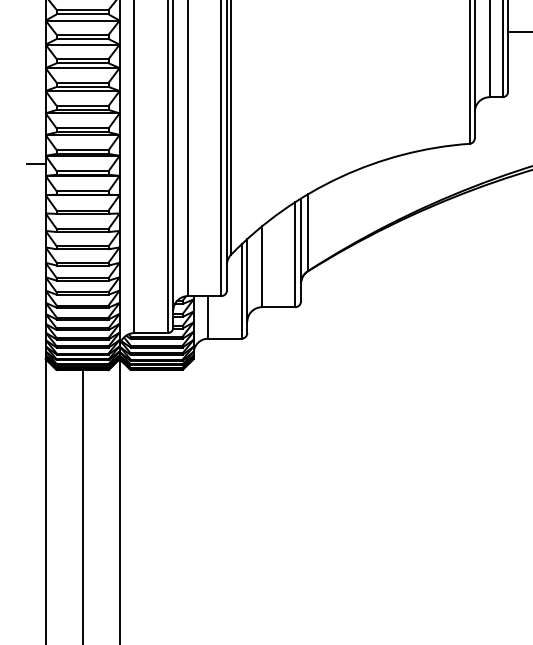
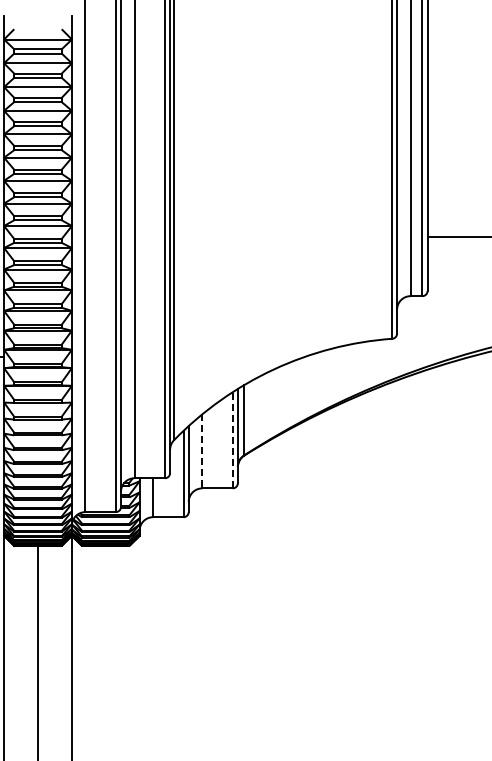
line: (295, 253) -> (232, 439), solid -> dashed
line: (262, 266) -> (202, 451), solid -> dashed

